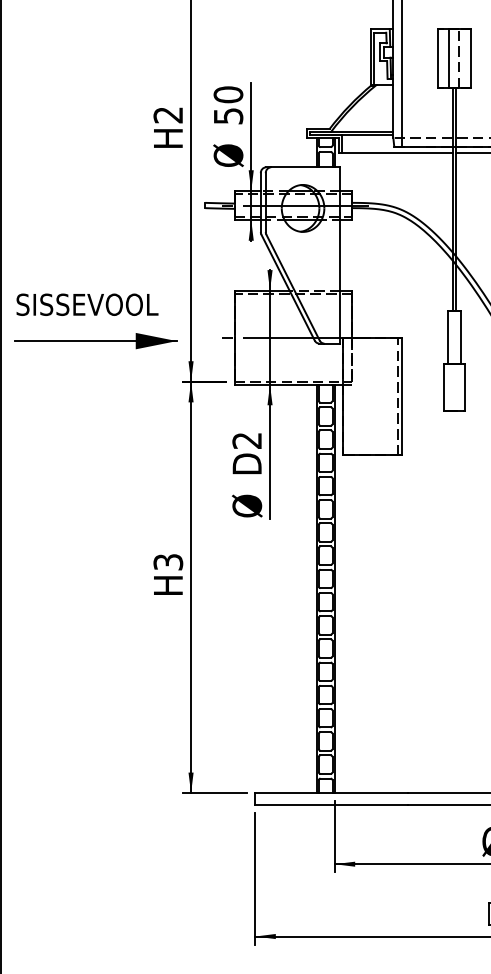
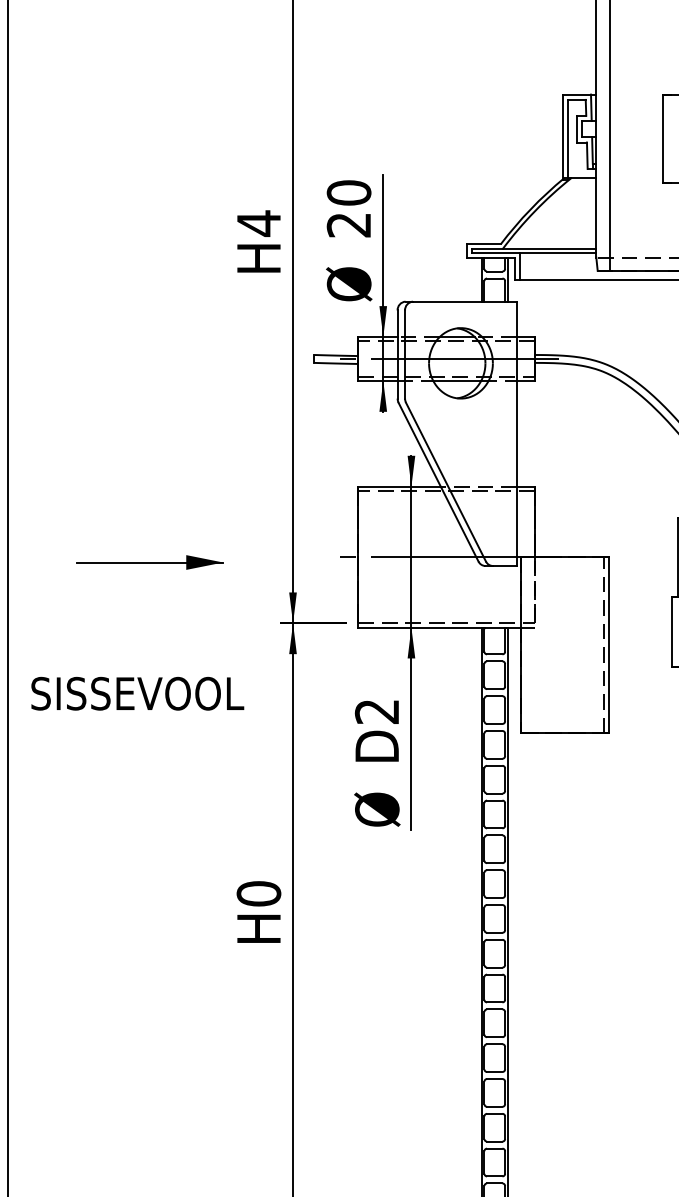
text: (167, 115) -> (257, 223), H2 -> H4
text: (228, 116) -> (349, 225), 50 -> 20
text: (87, 304) -> (137, 693), moved
part: (95, 341) -> (149, 562), size x0.6
text: (168, 561) -> (259, 892), H3 -> H0

